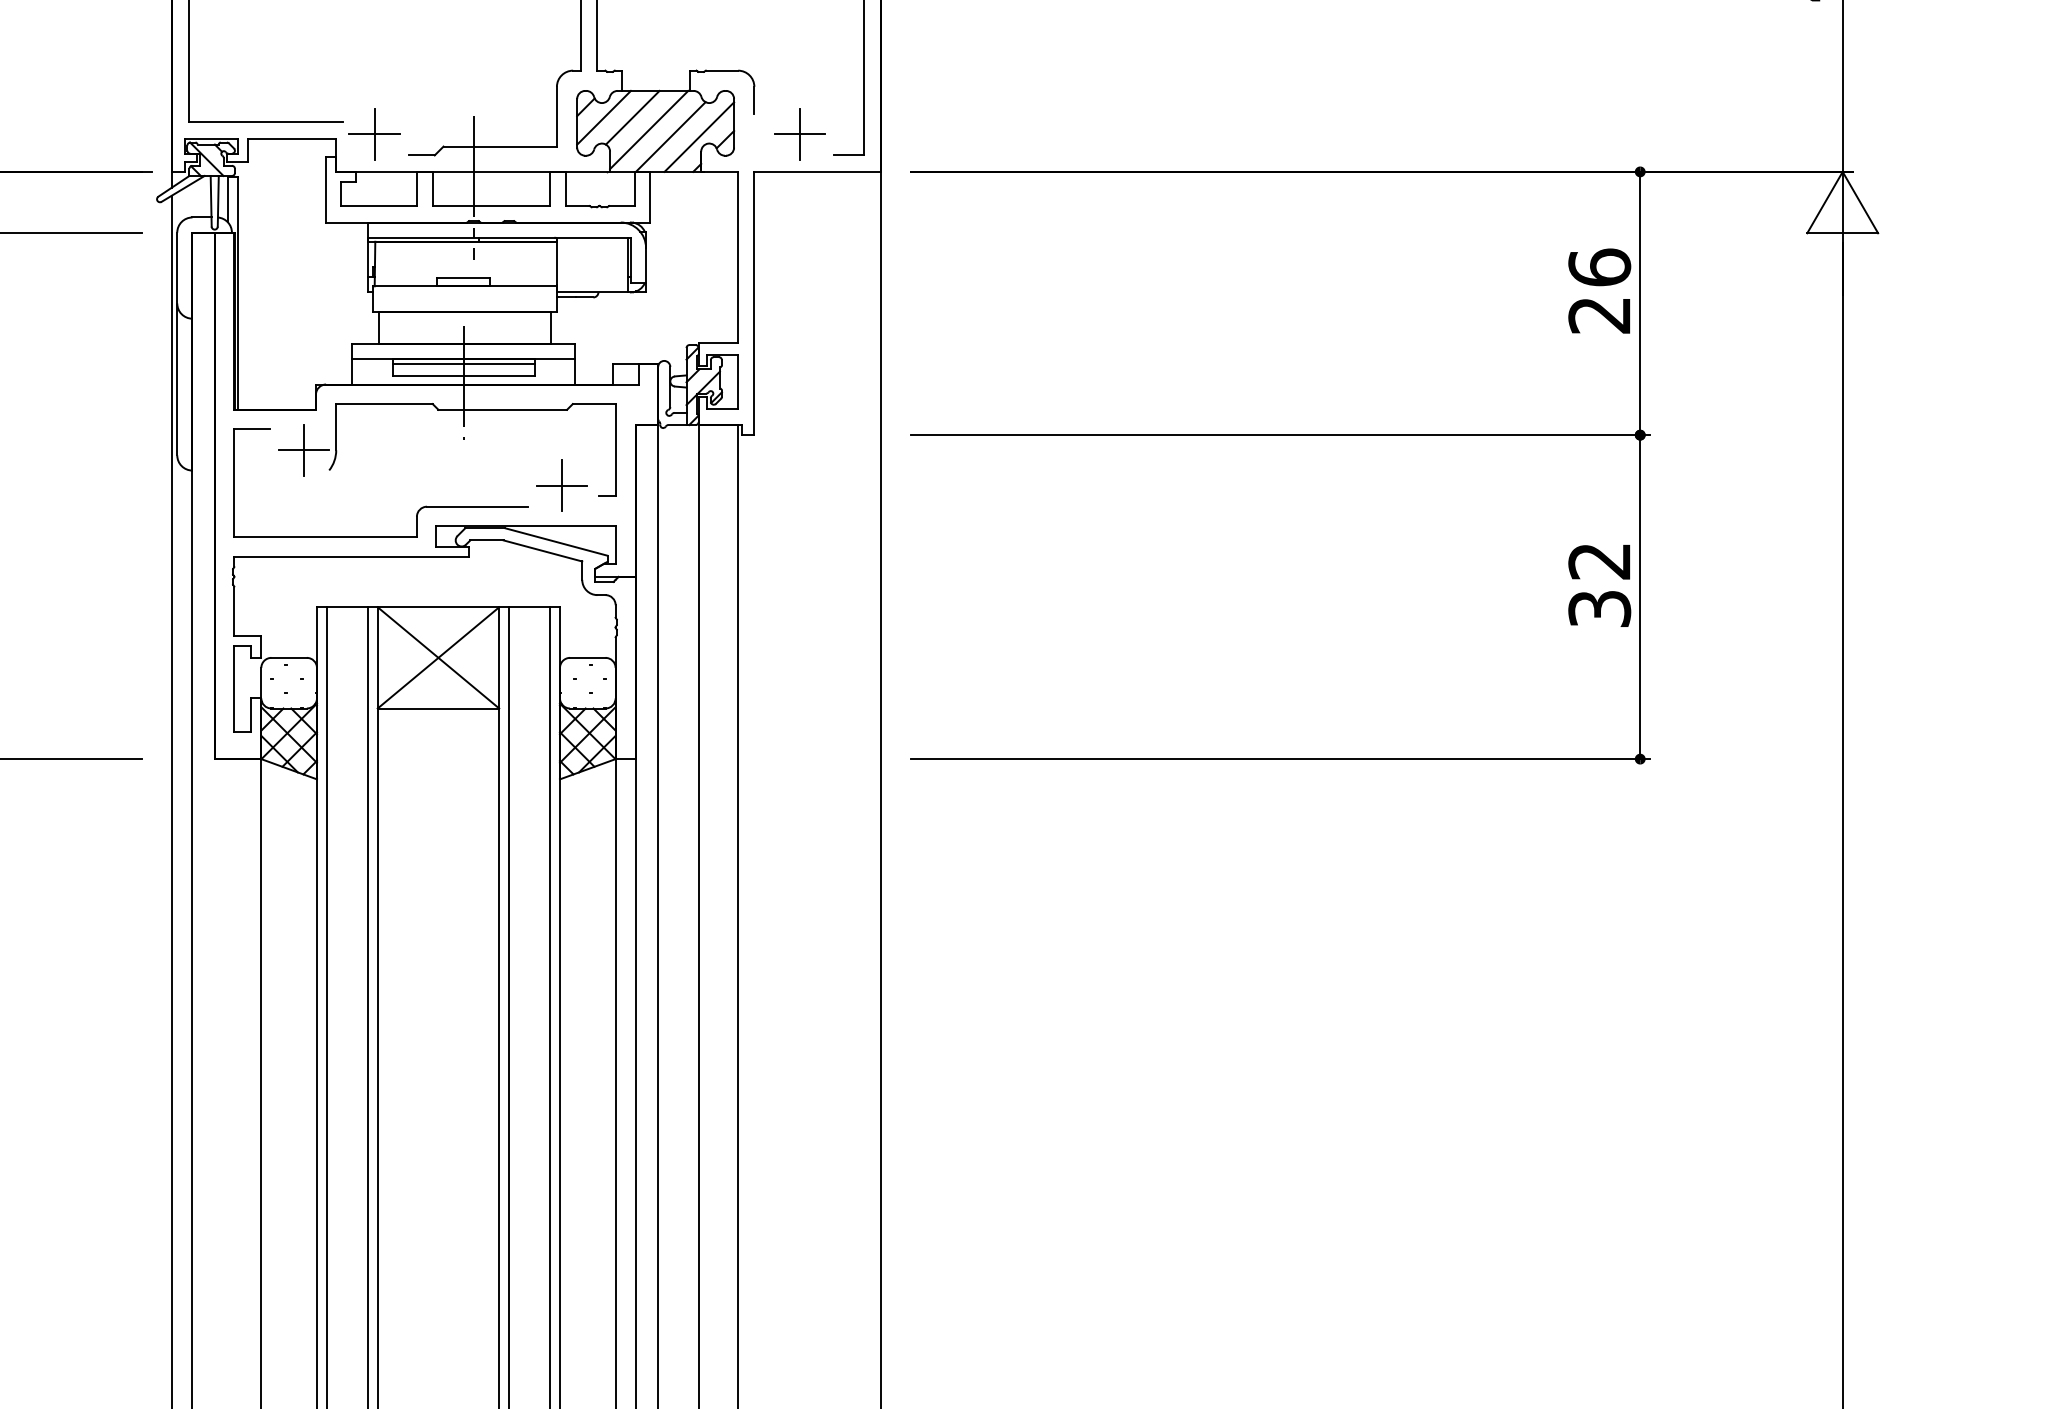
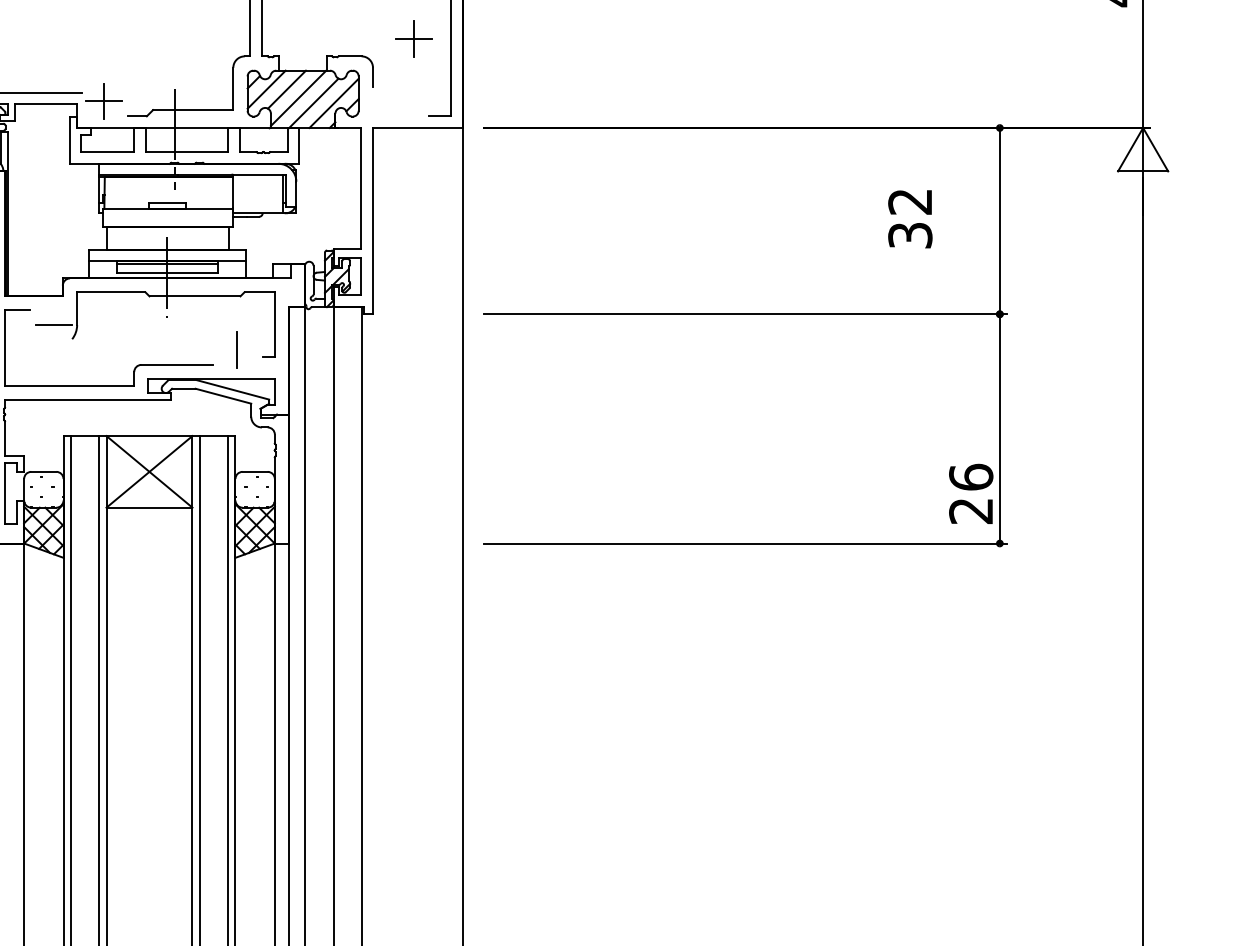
part: (799, 134) -> (413, 39), moved
text: (1599, 290) -> (971, 493), moved
line: (303, 450) -> (53, 325), removed
line: (561, 485) -> (236, 349), removed
text: (1599, 585) -> (910, 218), moved

